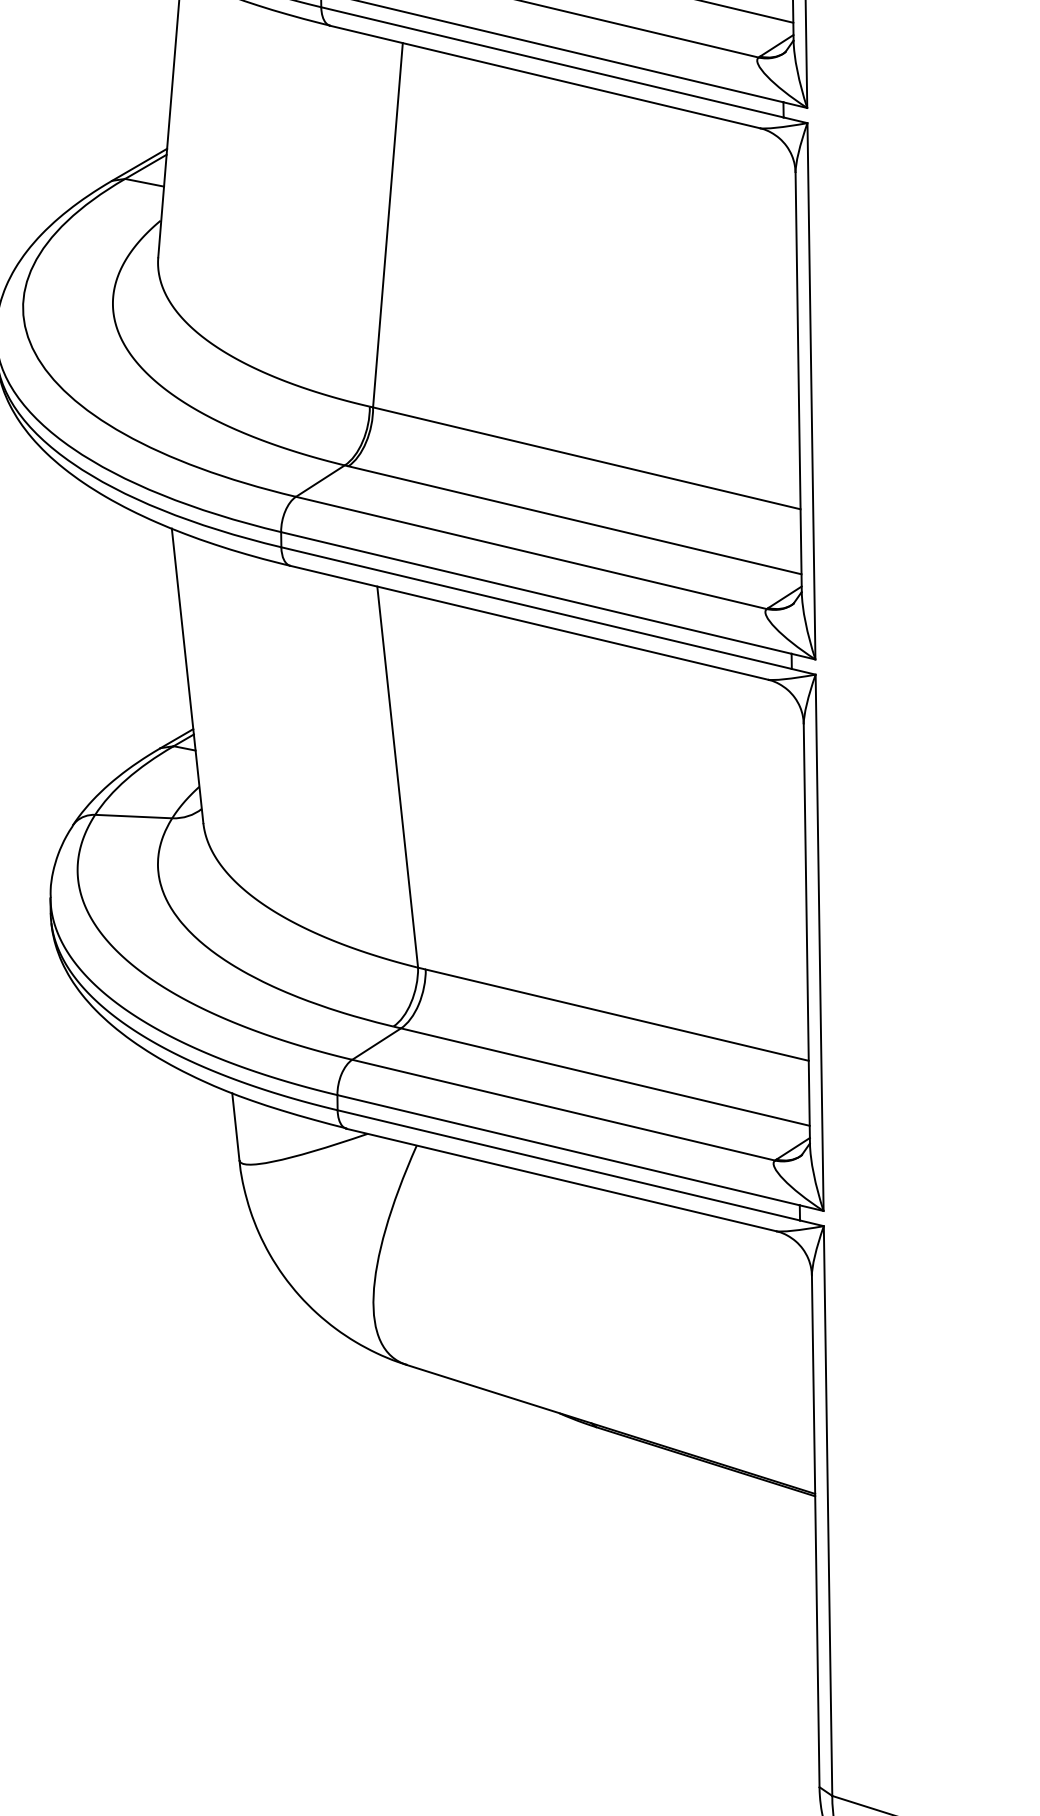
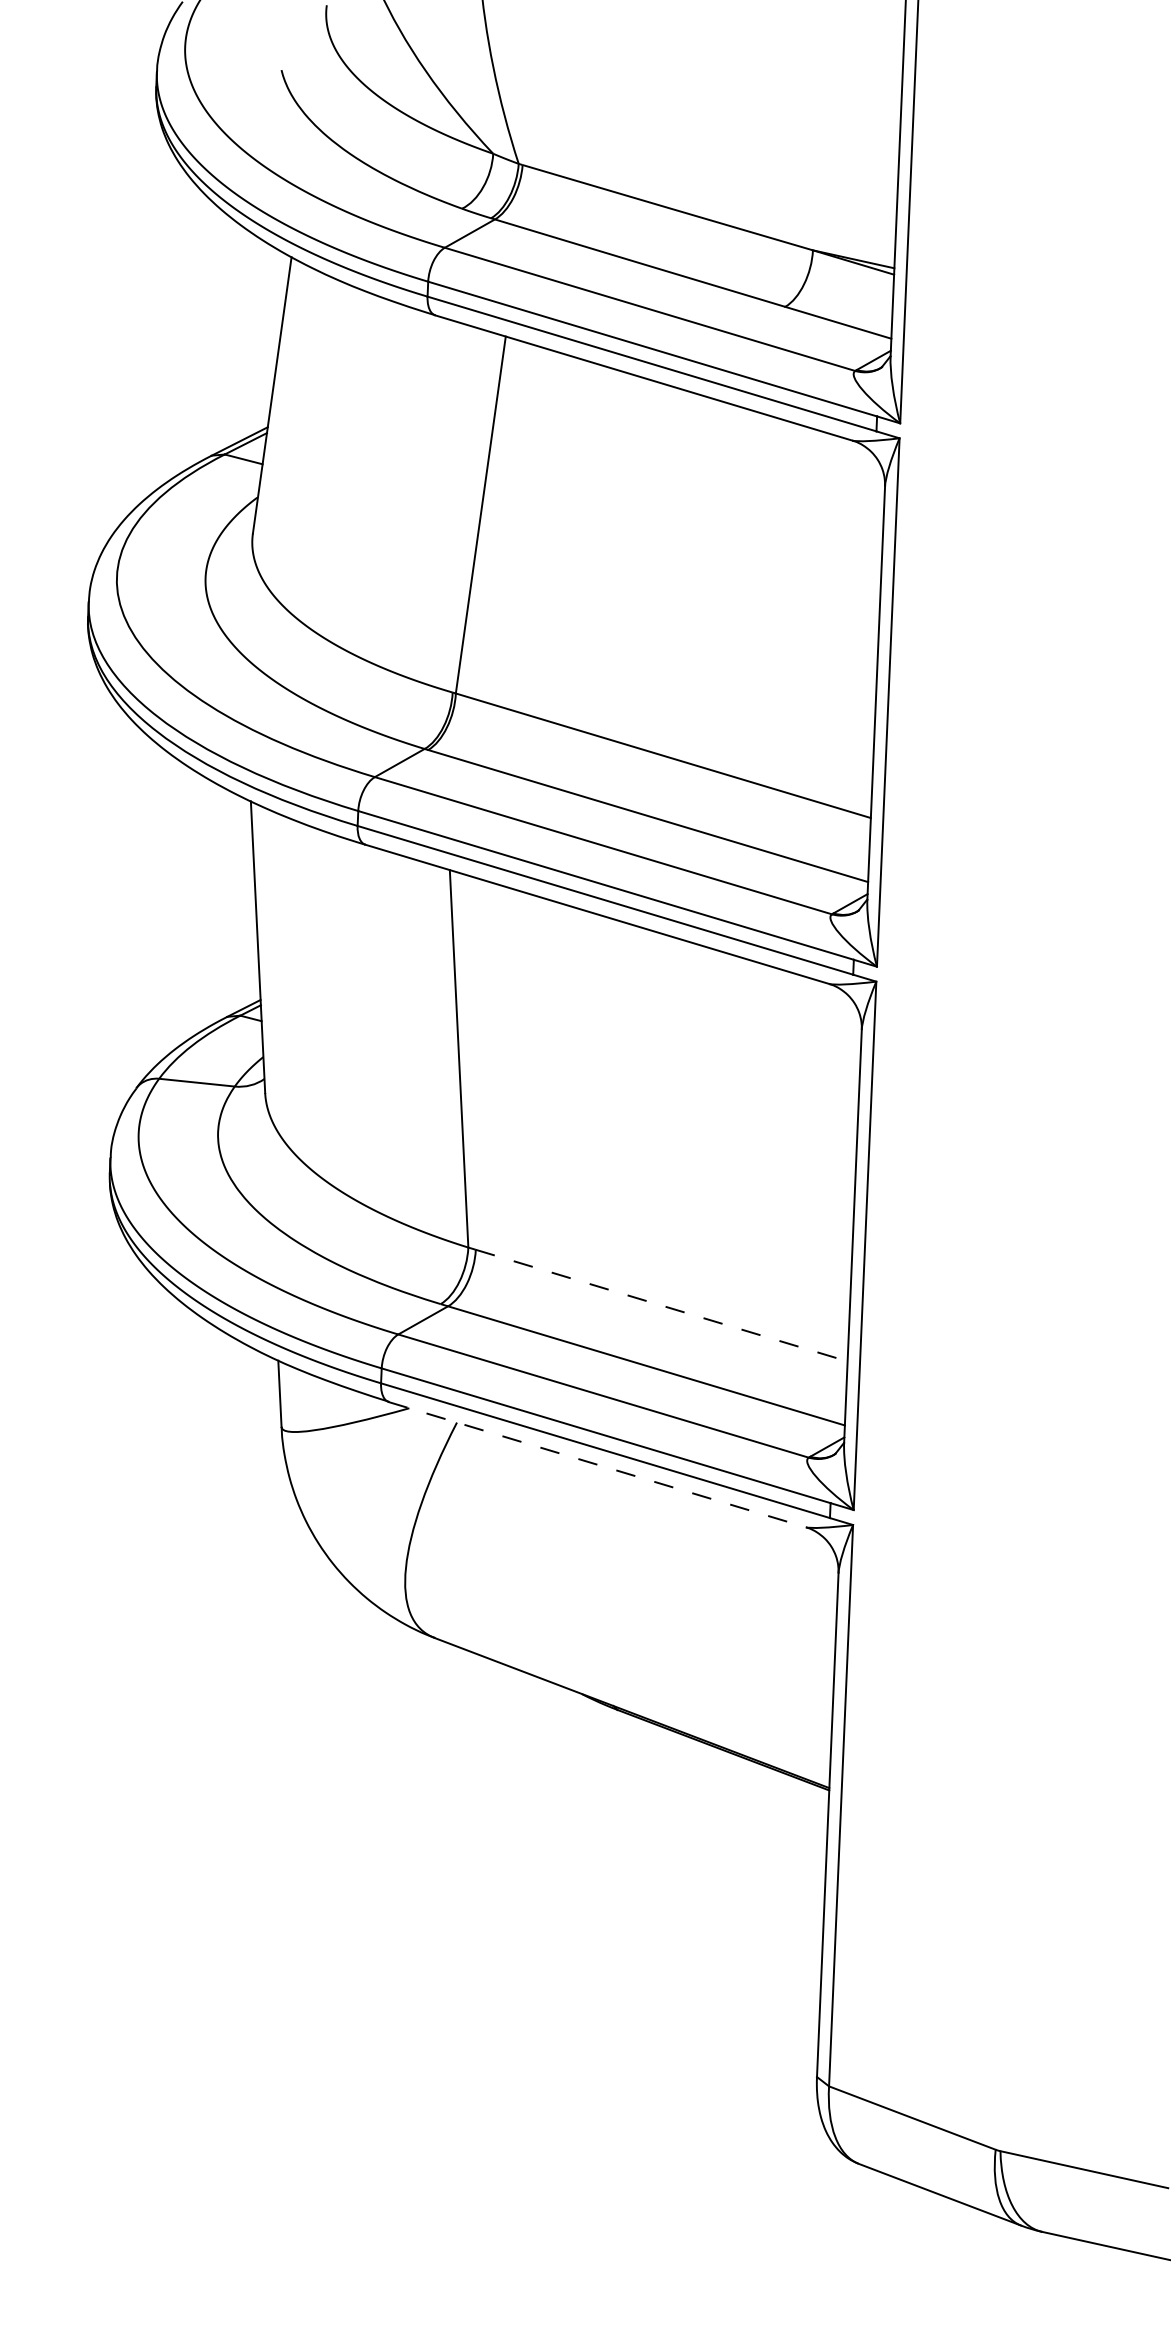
line: (618, 1015) -> (662, 1305), solid -> dashed
line: (561, 1179) -> (597, 1464), solid -> dashed

